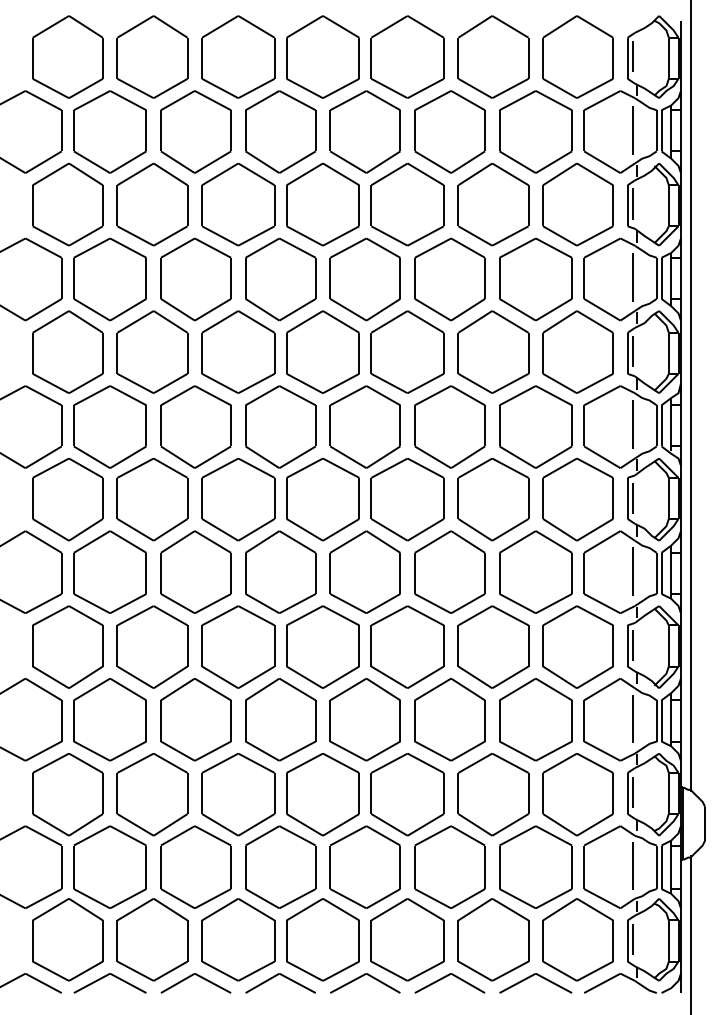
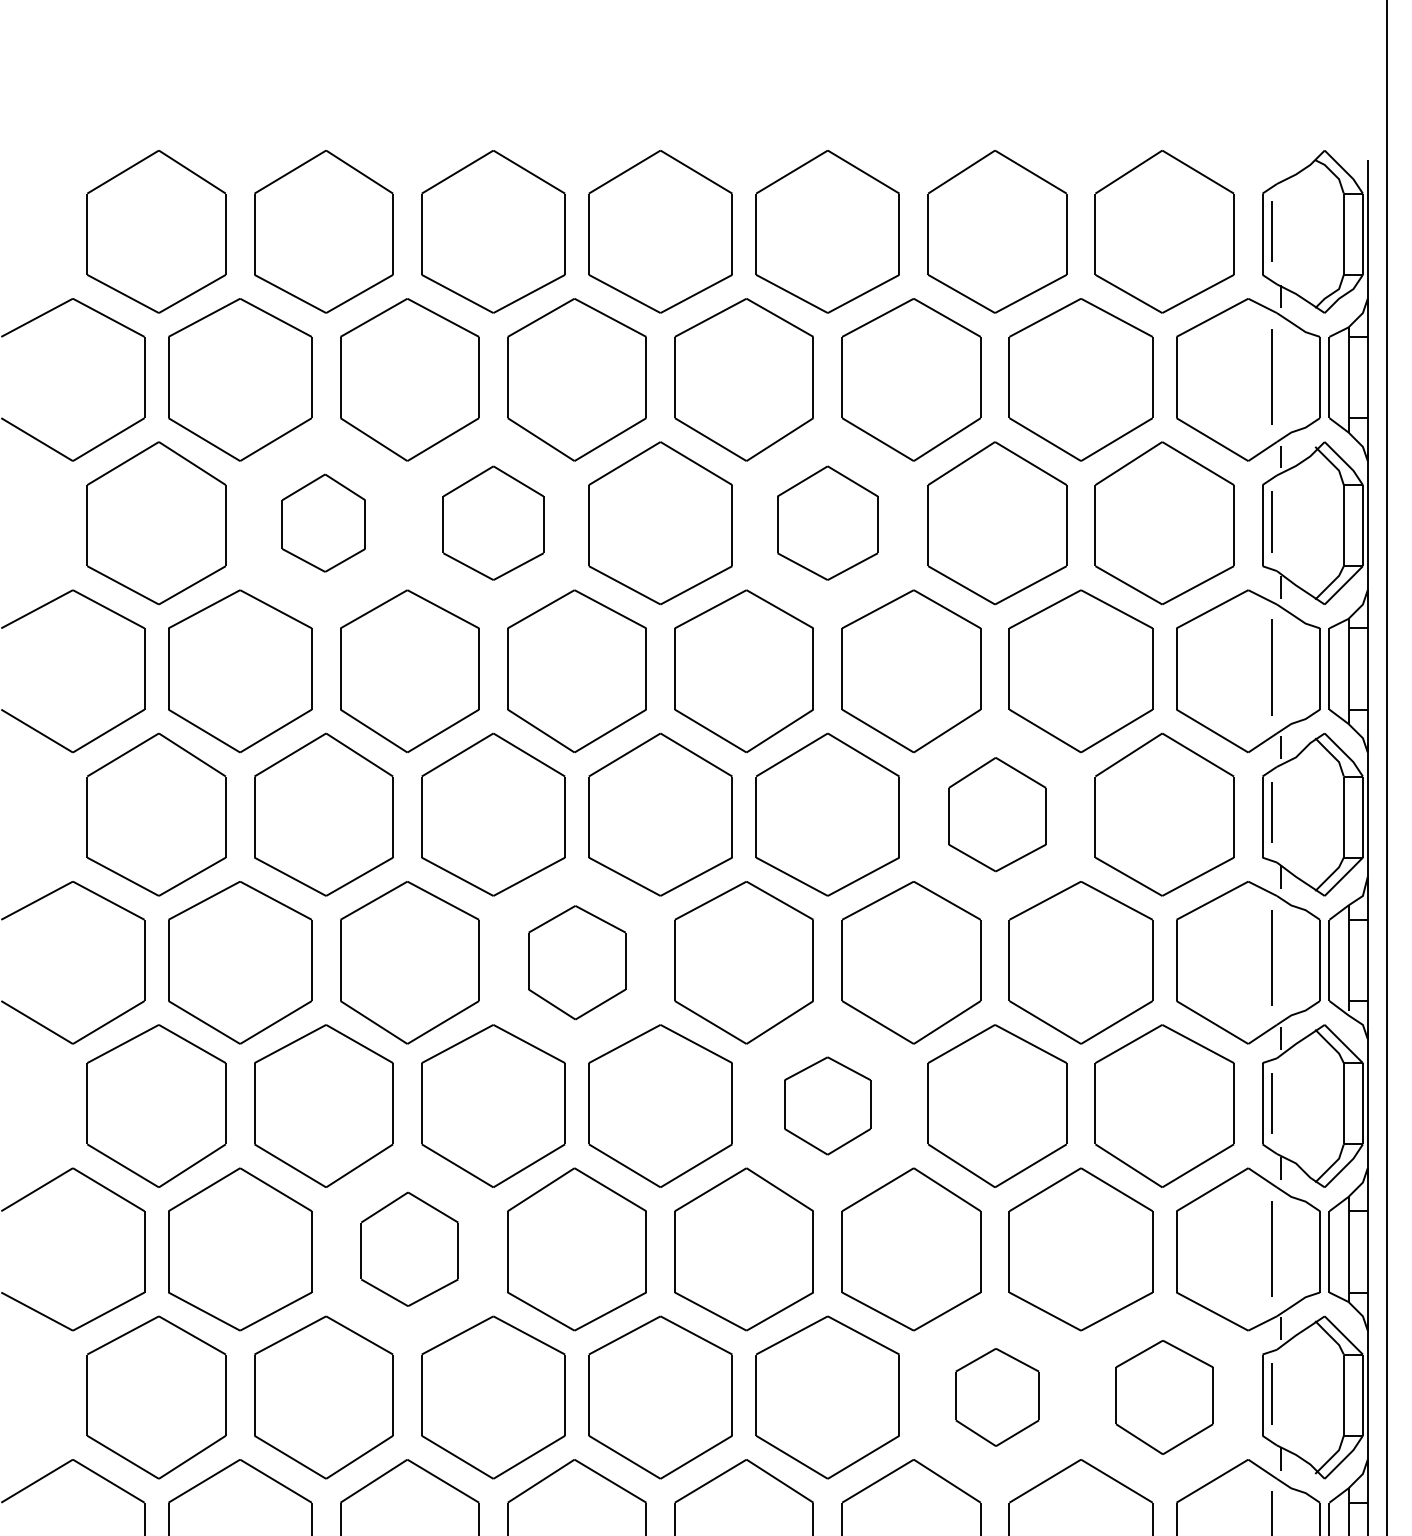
part: (152, 204) -> (323, 523), size x0.6
part: (238, 204) -> (493, 523), size x0.7
part: (407, 204) -> (827, 523), size x0.7
part: (493, 351) -> (997, 813), size x0.7
part: (280, 426) -> (576, 961), size x0.7
part: (407, 499) -> (827, 1105), size x0.6
part: (195, 571) -> (408, 1248), size x0.7
part: (493, 646) -> (997, 1396), size x0.6
part: (577, 646) -> (1163, 1396), size x0.7

